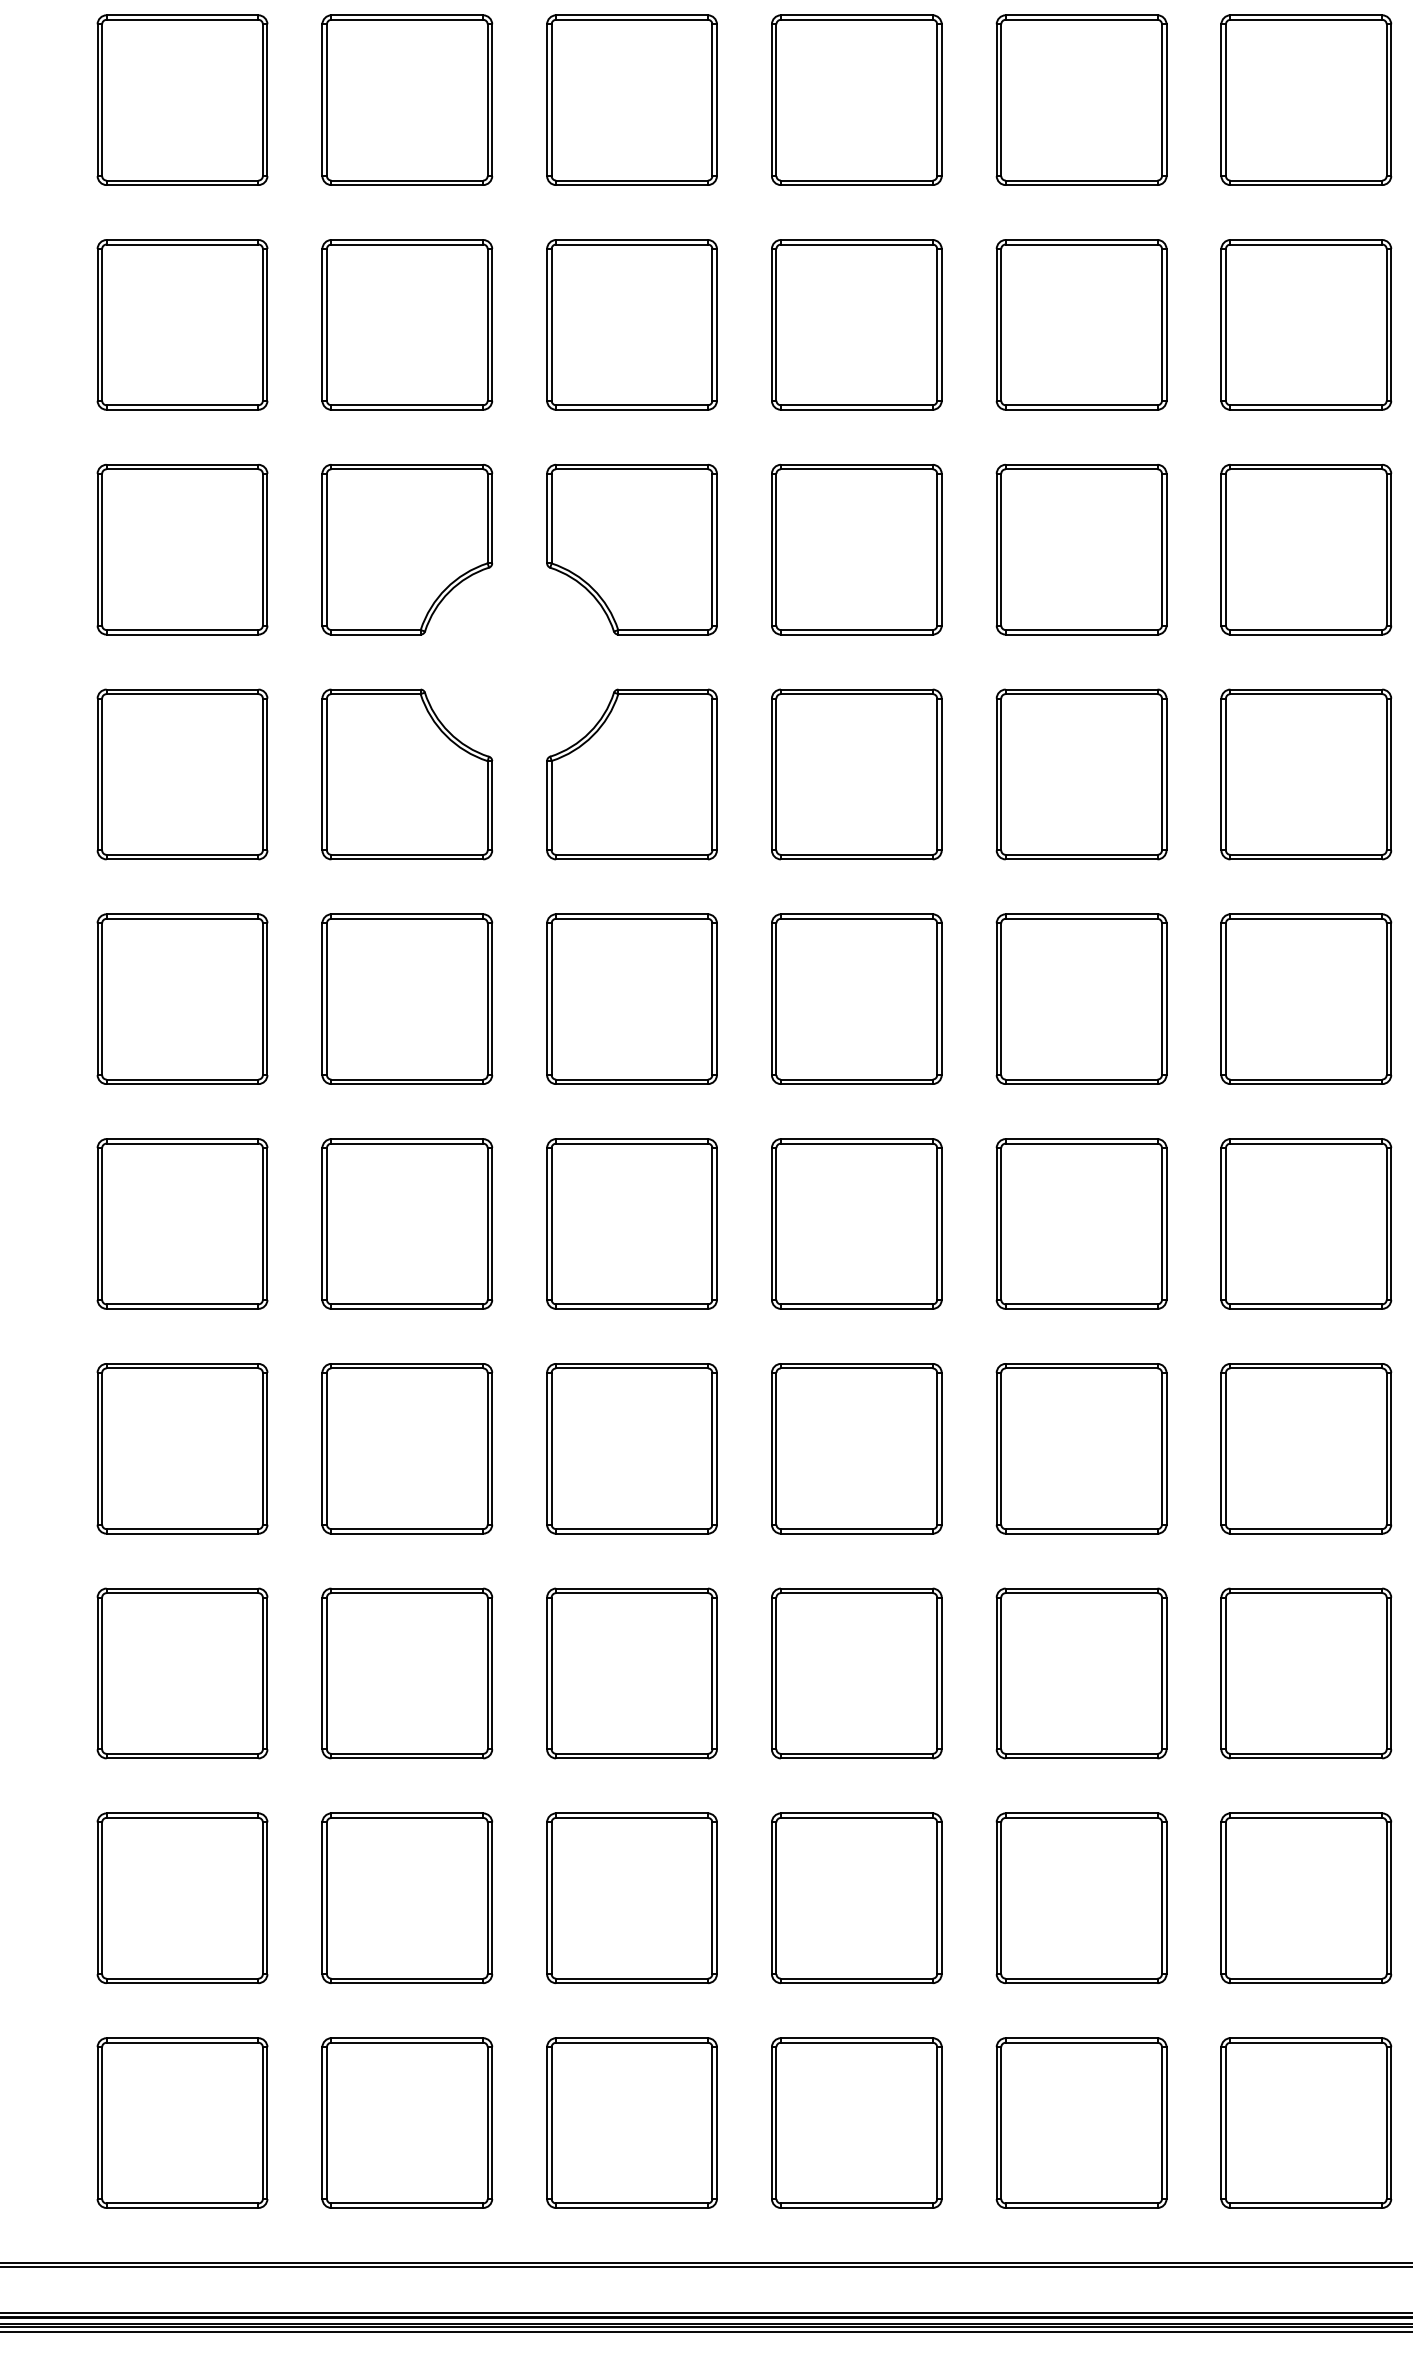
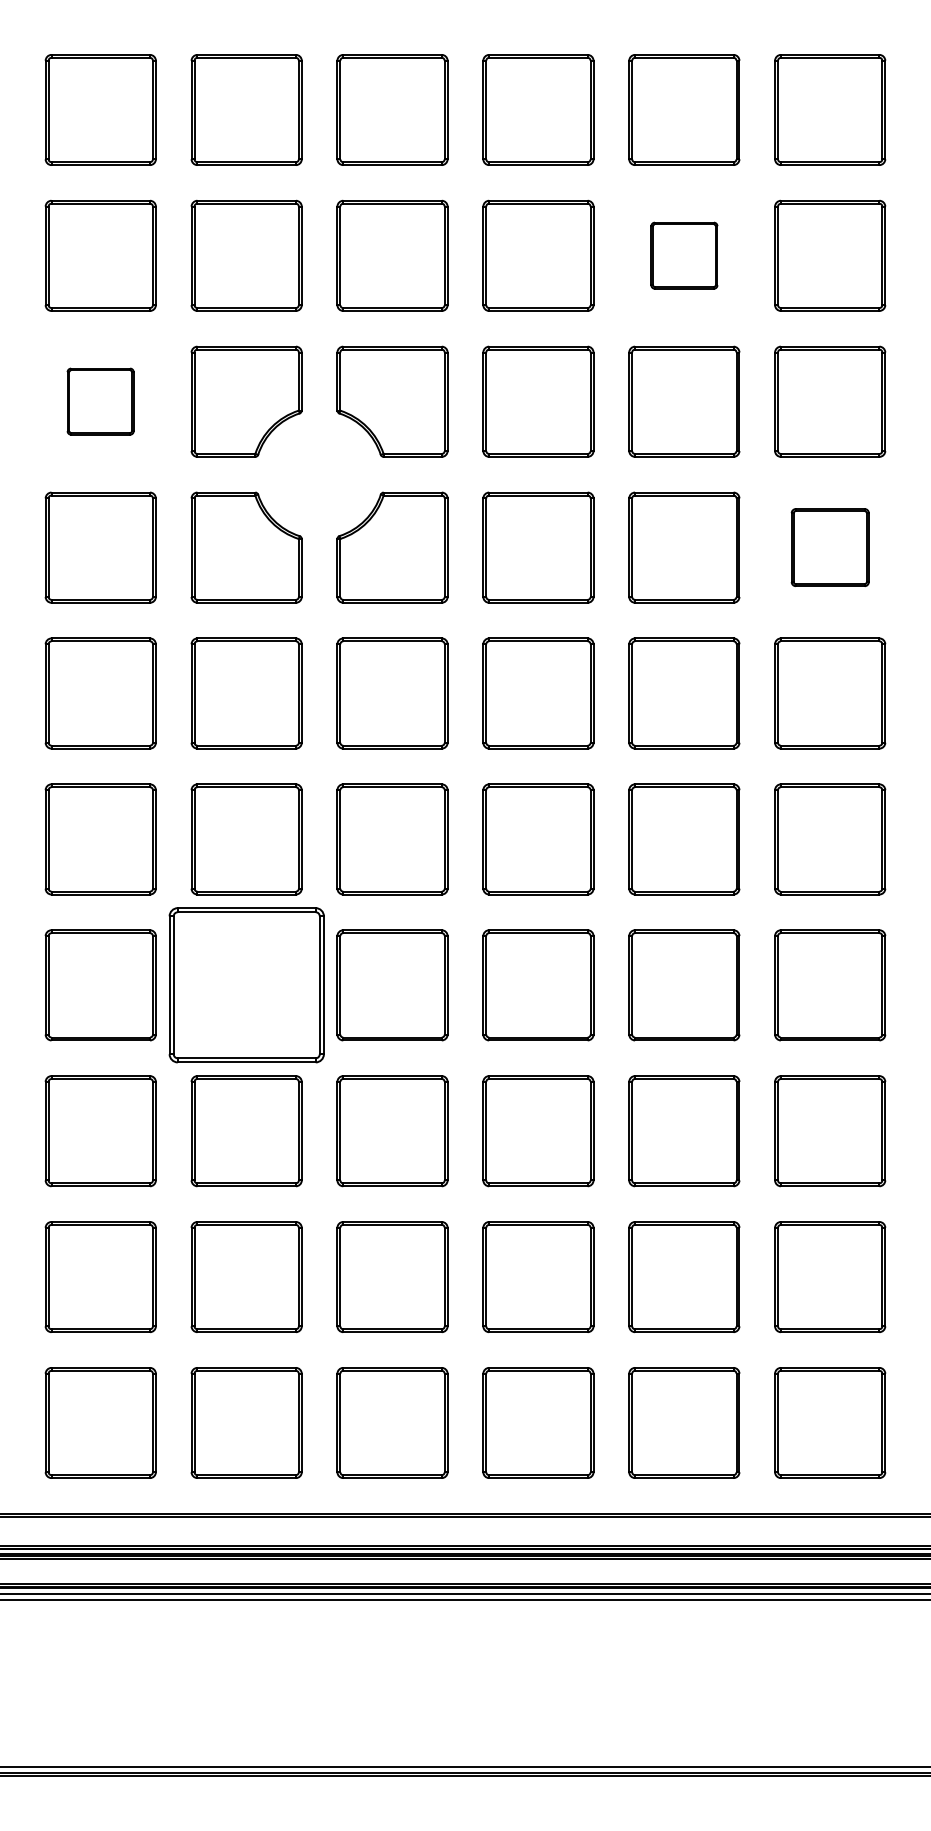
part: (1081, 324) -> (684, 255), size x0.6
part: (182, 549) -> (100, 401), size x0.6
part: (1306, 774) -> (830, 547), size x0.7
part: (407, 1449) -> (246, 985), size x1.4

